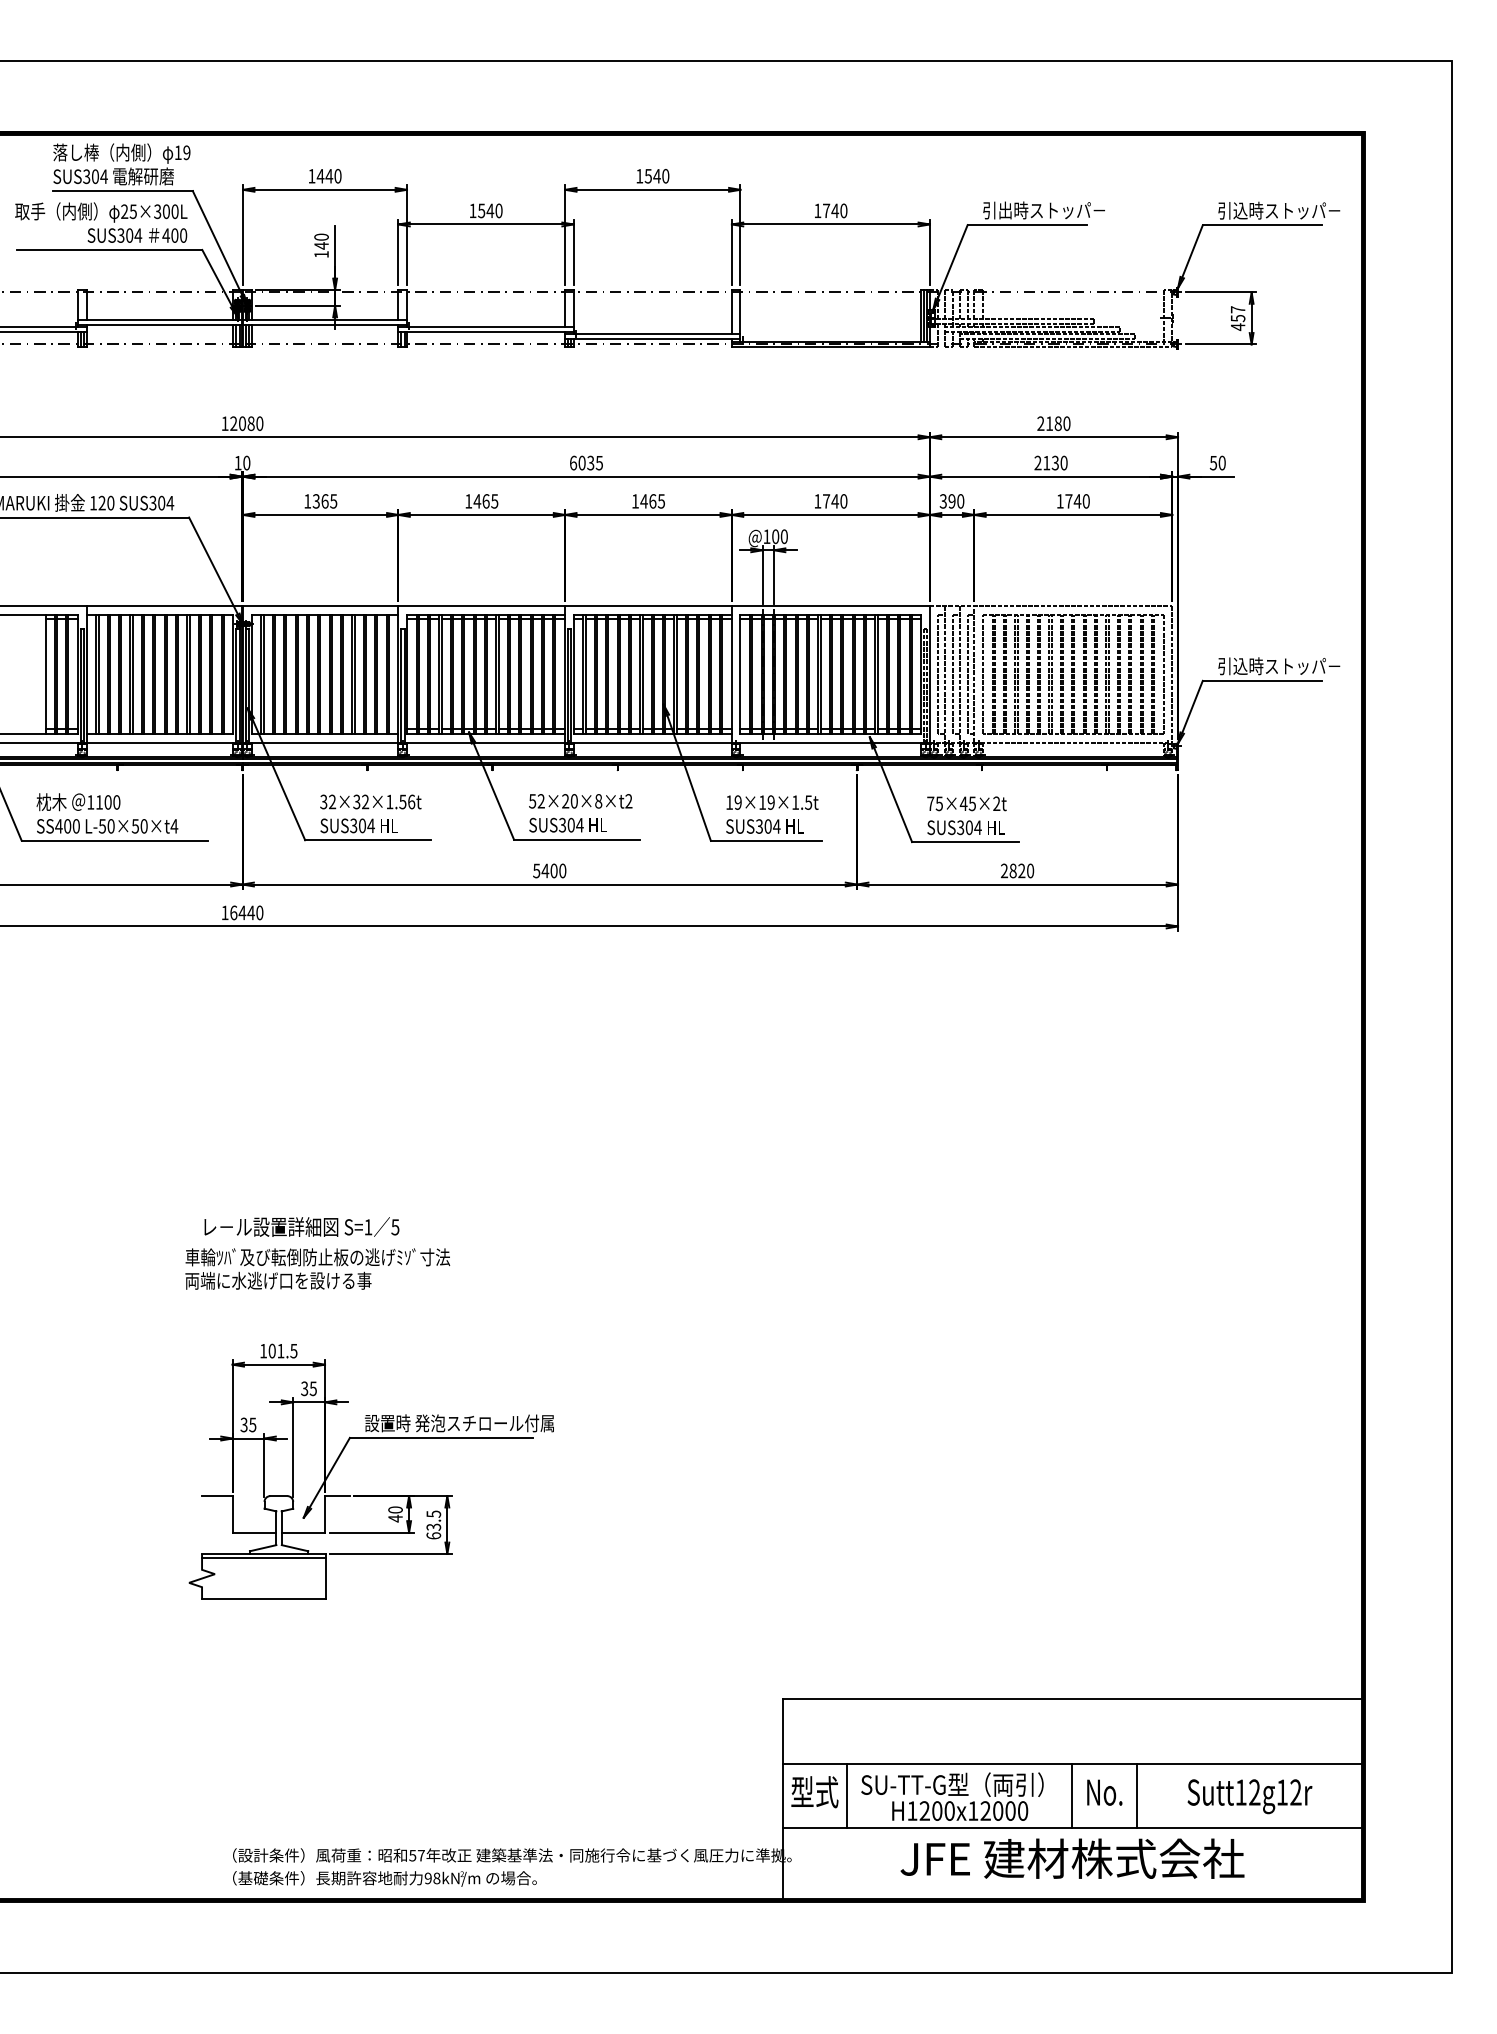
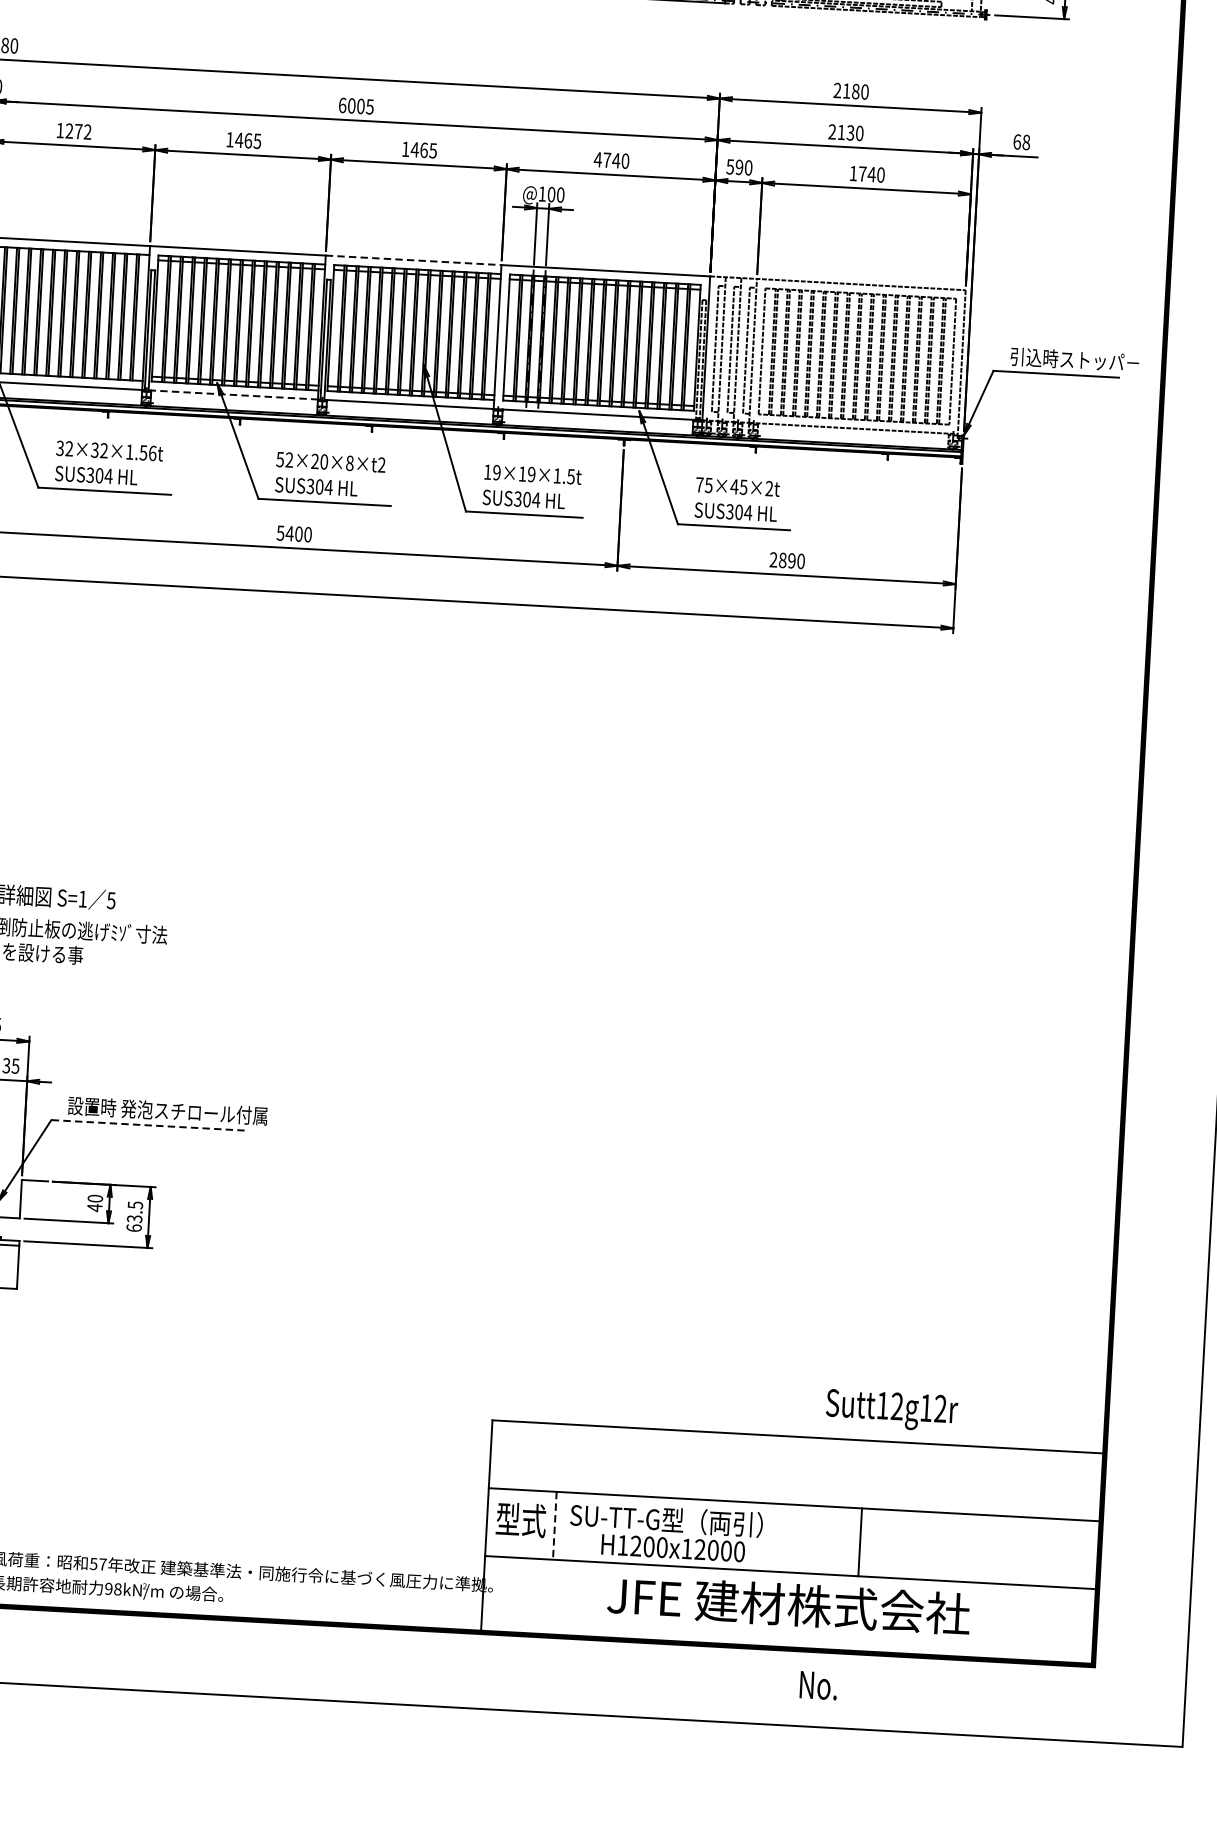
text: (590, 462) -> (360, 105), 6035 -> 6005
text: (1217, 462) -> (1021, 141), 50 -> 68
text: (943, 500) -> (730, 165), 390 -> 590
text: (324, 501) -> (78, 131), 1365 -> 1272
text: (817, 501) -> (597, 159), 1740 -> 4740
line: (649, 605) -> (414, 259), solid -> dashed
line: (485, 742) -> (233, 394), solid -> dashed
text: (1021, 871) -> (791, 561), 2820 -> 2890
line: (441, 1437) -> (147, 1124), solid -> dashed
text: (1104, 1792) -> (818, 1685), moved
line: (1072, 1795) -> (792, 1538), removed
line: (846, 1796) -> (554, 1526), solid -> dashed
text: (1249, 1796) -> (891, 1410), moved

